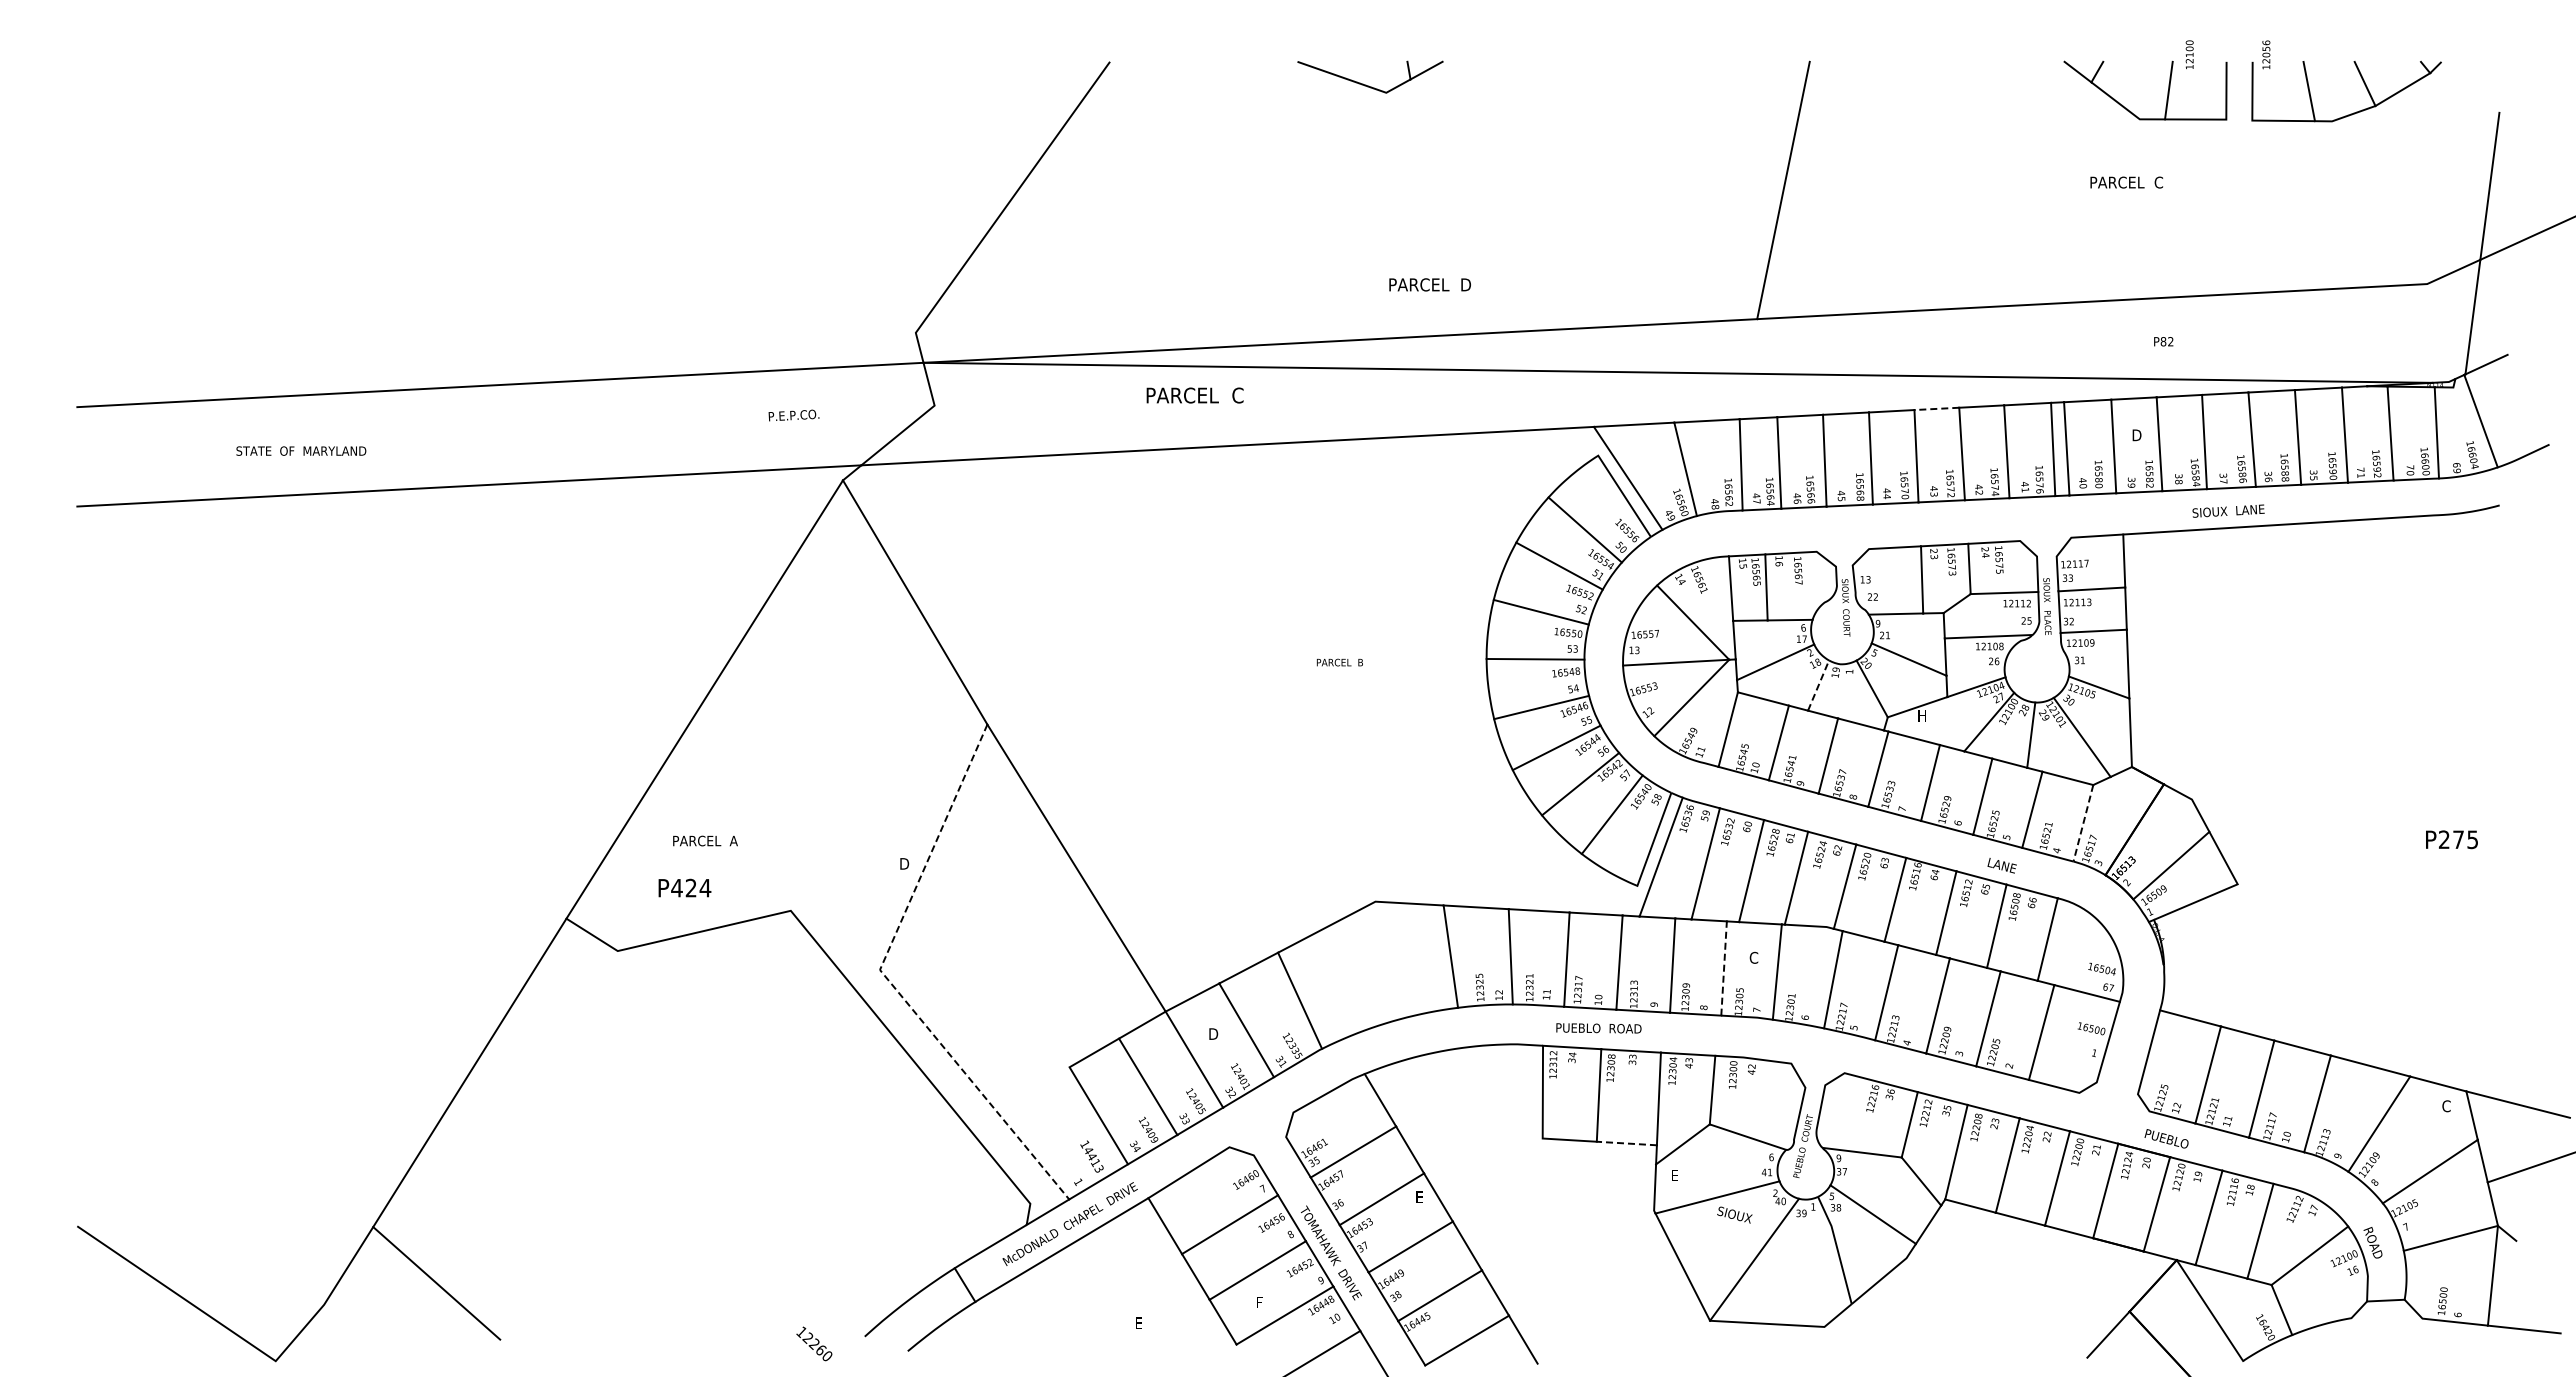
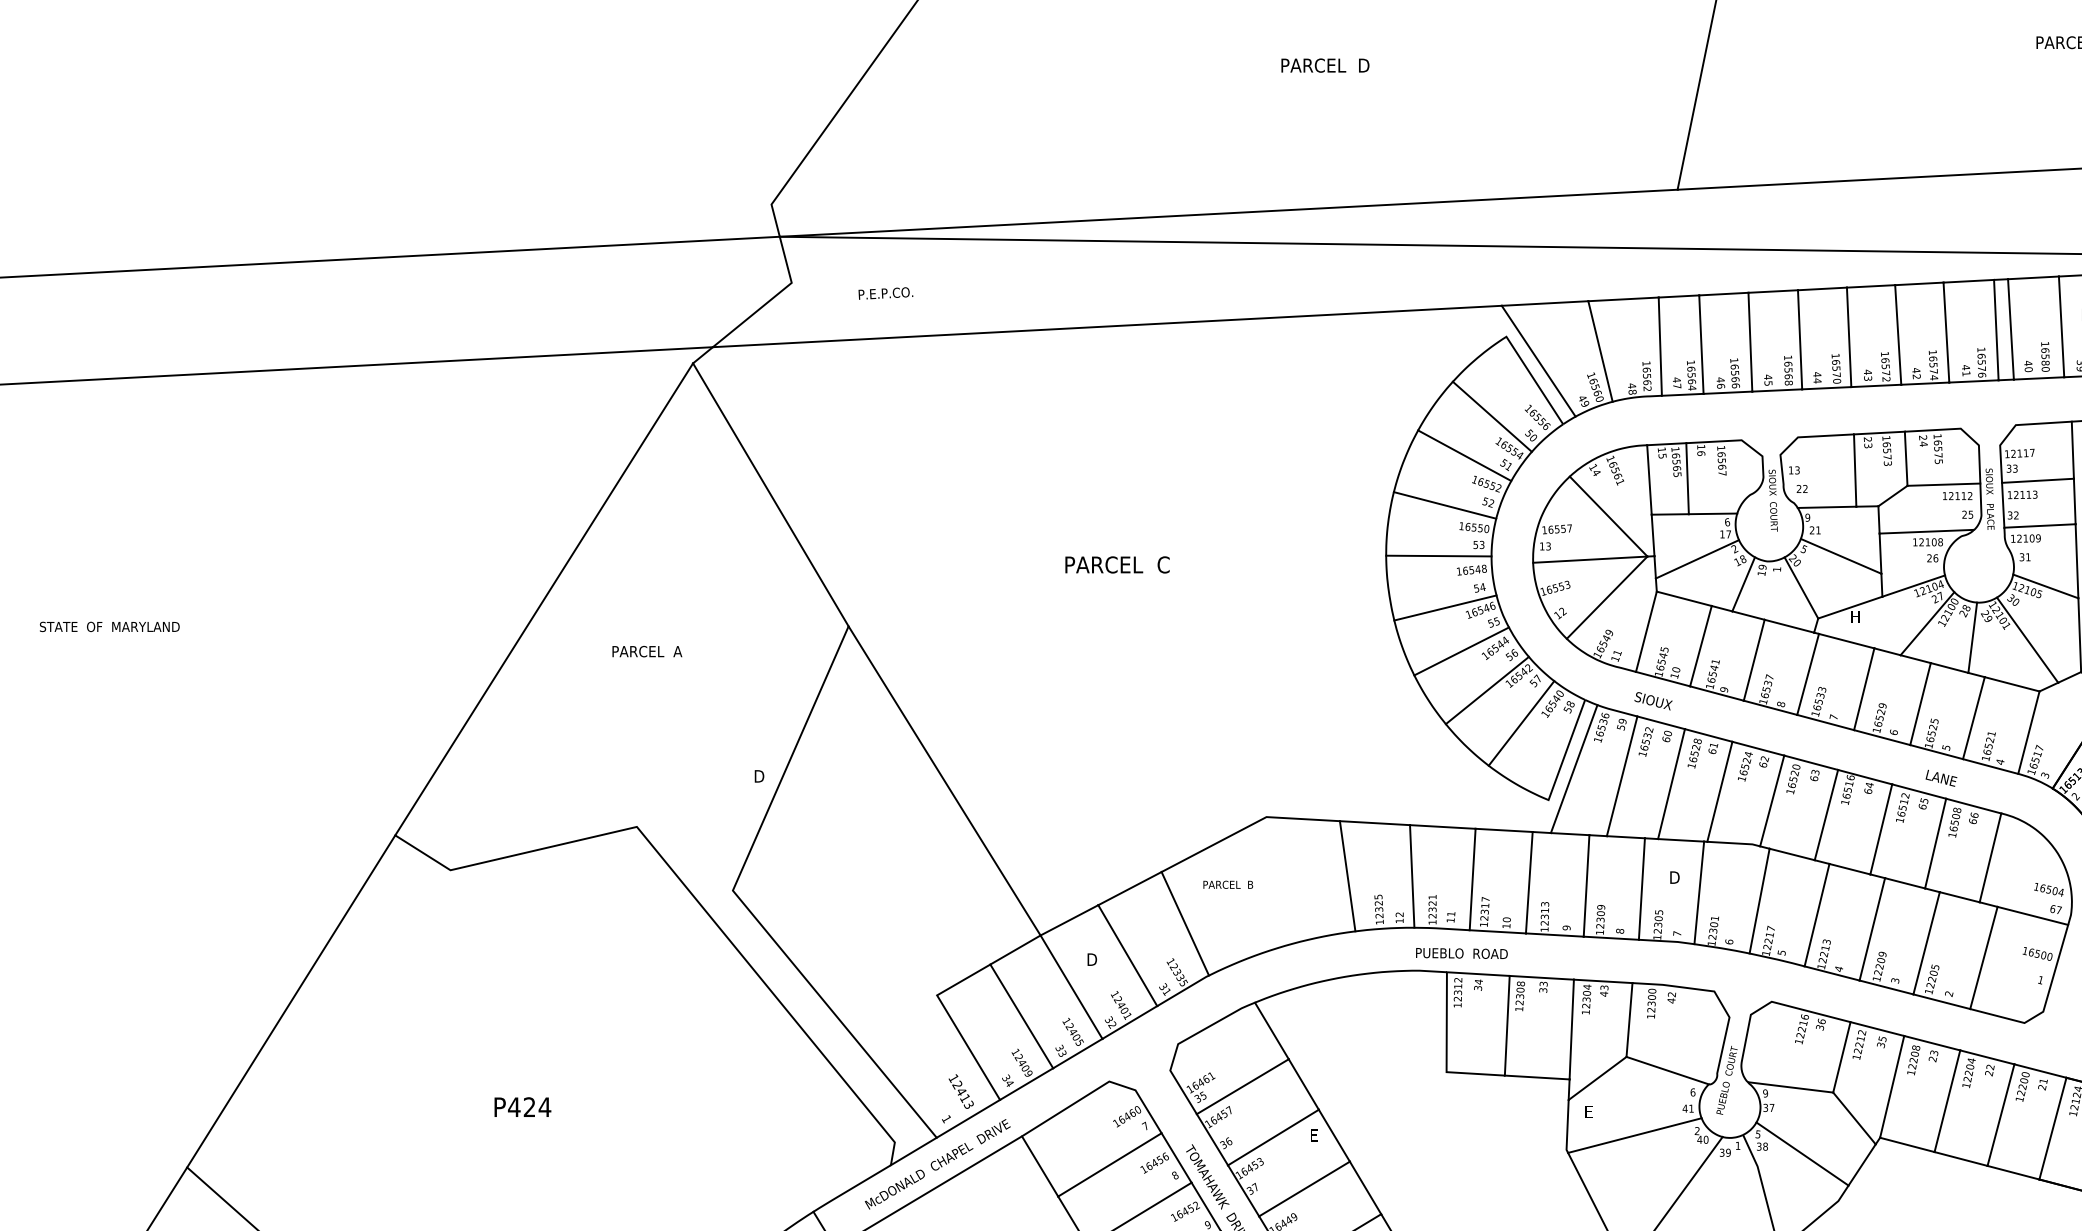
text: (1429, 284) -> (1324, 65), moved
text: (1194, 395) -> (1116, 564), moved
line: (1936, 408) -> (1870, 285), dashed -> solid
text: (793, 415) -> (885, 293), moved
text: (301, 450) -> (109, 626), moved
text: (1339, 662) -> (1227, 884), moved
line: (1818, 685) -> (1743, 584), dashed -> solid
line: (2083, 823) -> (2028, 732), dashed -> solid
text: (705, 840) -> (647, 651), moved
text: (684, 887) -> (522, 1106), moved
text: (1754, 957) -> (1674, 877), C -> D
line: (1724, 968) -> (1642, 889), dashed -> solid
line: (889, 981) -> (743, 903), dashed -> solid
text: (1598, 1028) -> (1461, 953), moved
line: (1626, 1143) -> (1536, 1077), dashed -> solid
text: (1088, 1150) -> (957, 1085), 14413 -> 12413
text: (1734, 1214) -> (1653, 700), moved

